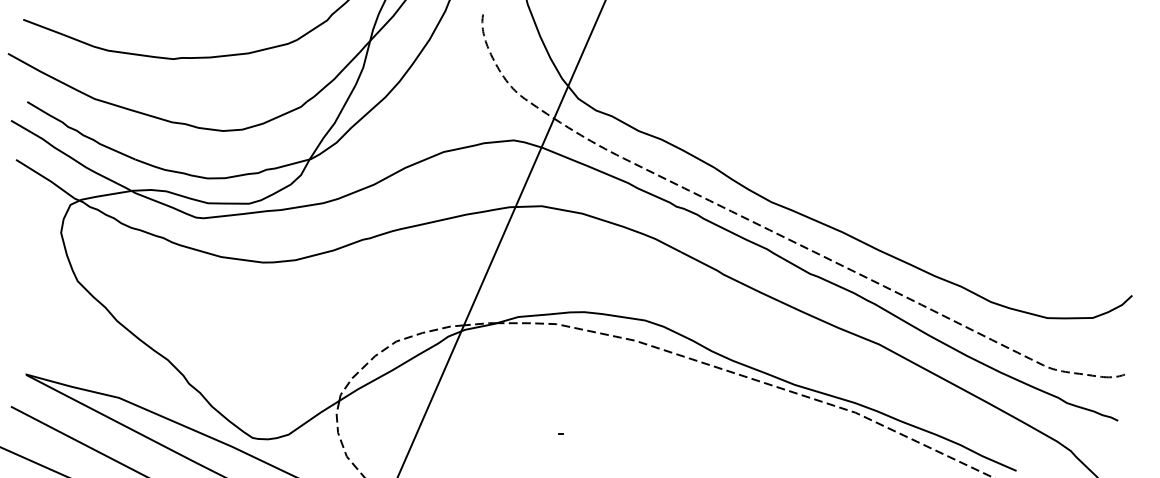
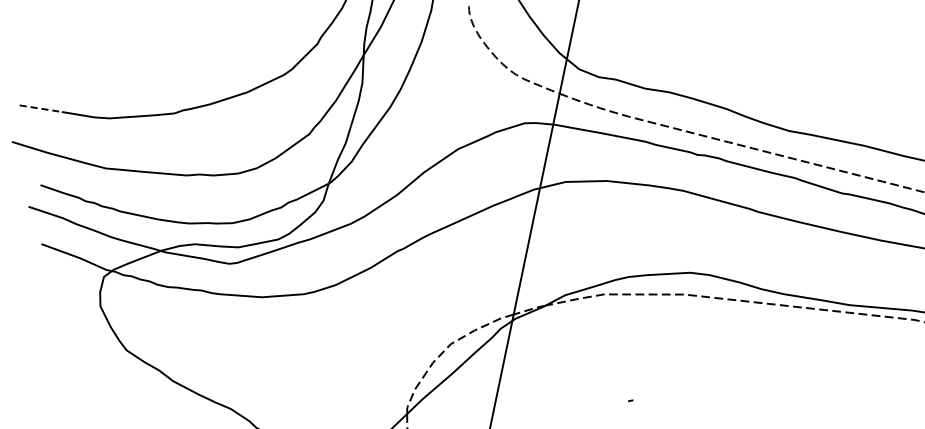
line: (43, 27) -> (41, 108), solid -> dashed

